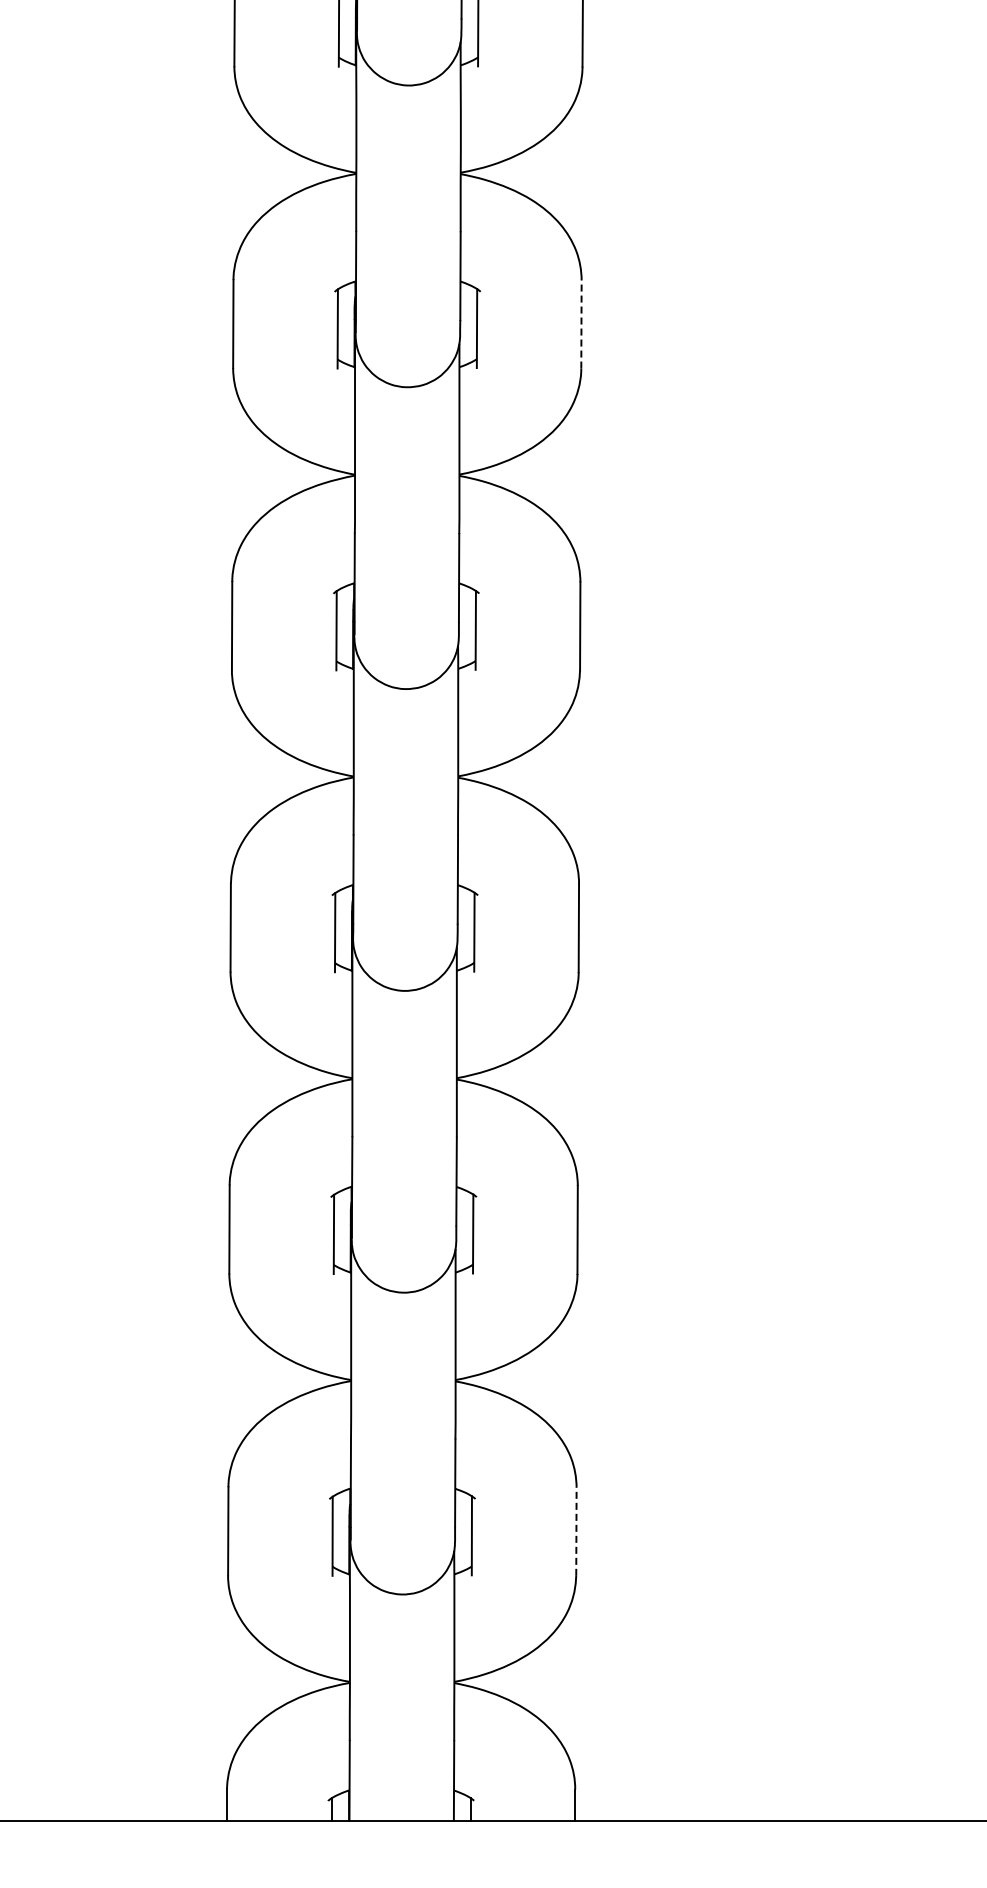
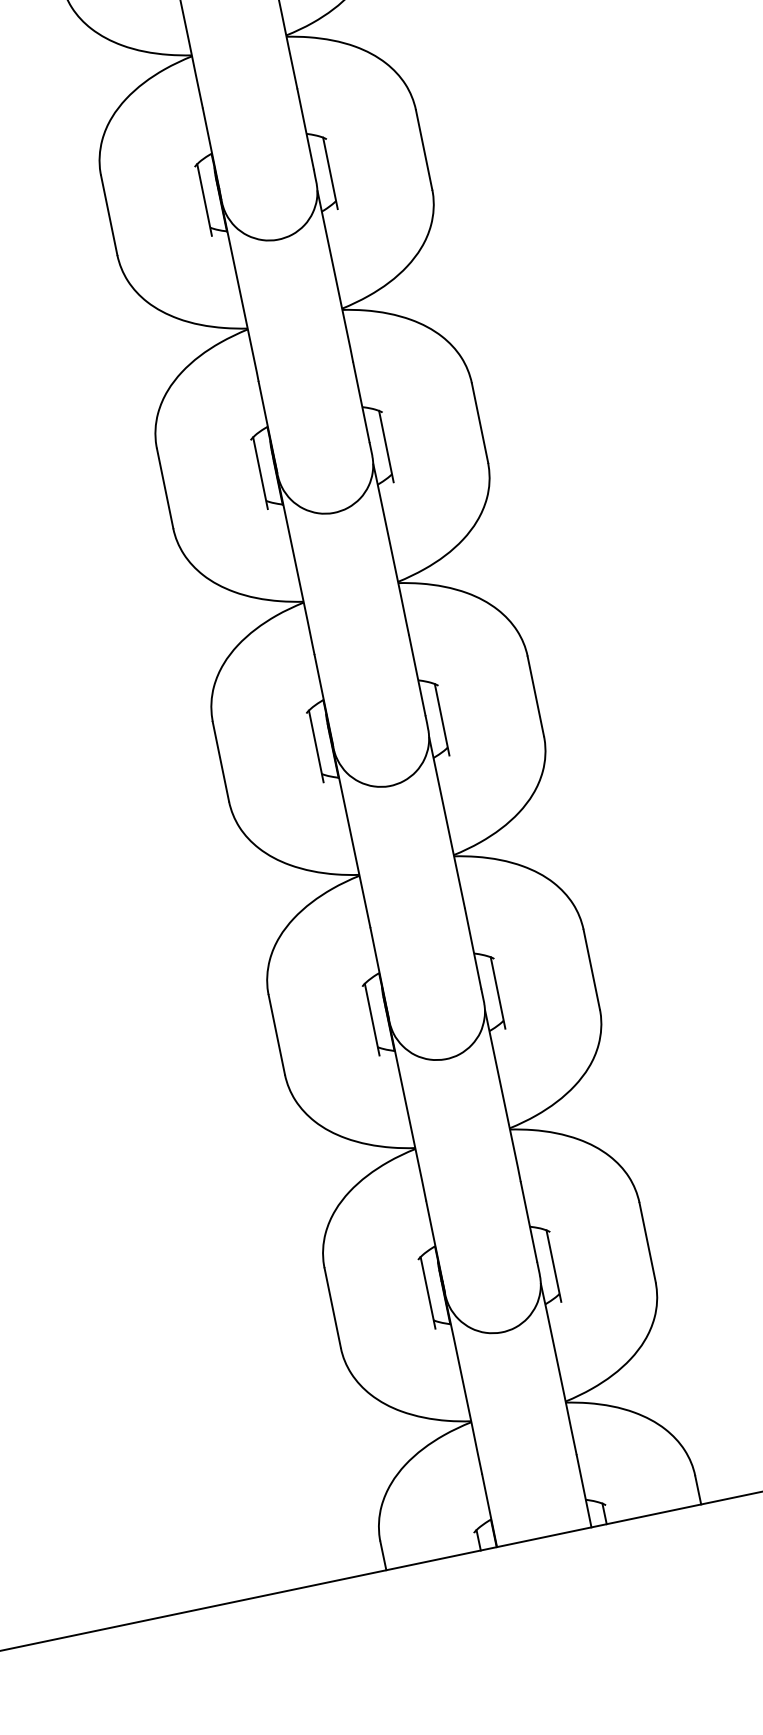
line: (581, 324) -> (424, 149), dashed -> solid
line: (576, 1531) -> (647, 1242), dashed -> solid

